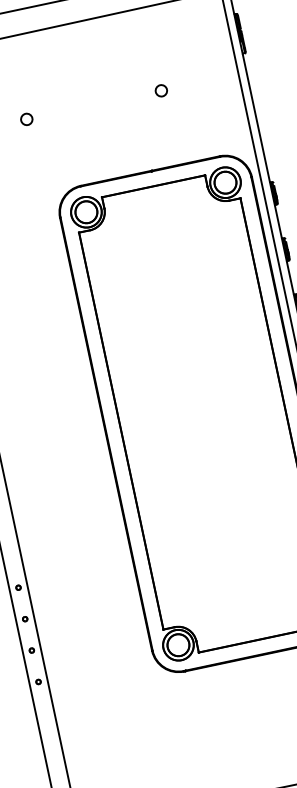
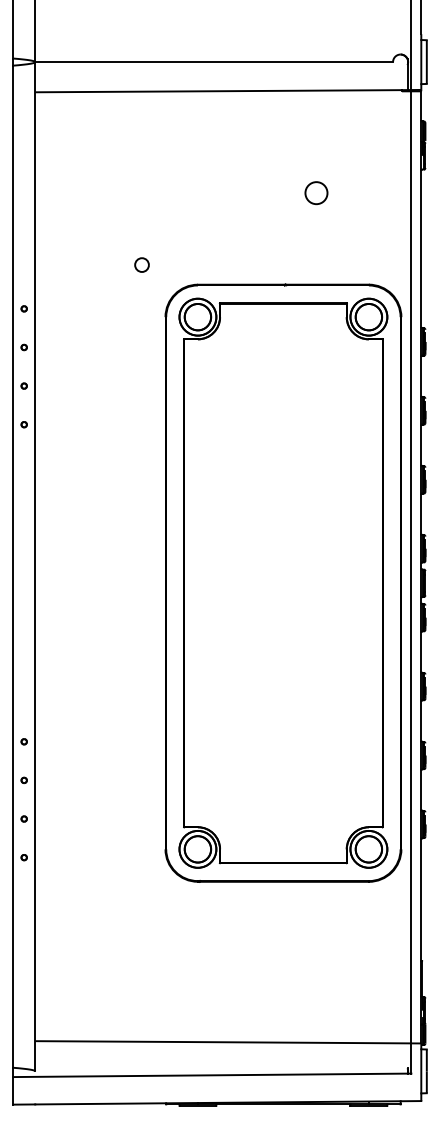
circle: (161, 90) -> (316, 192), size x1.6
circle: (26, 119) -> (141, 264), moved

